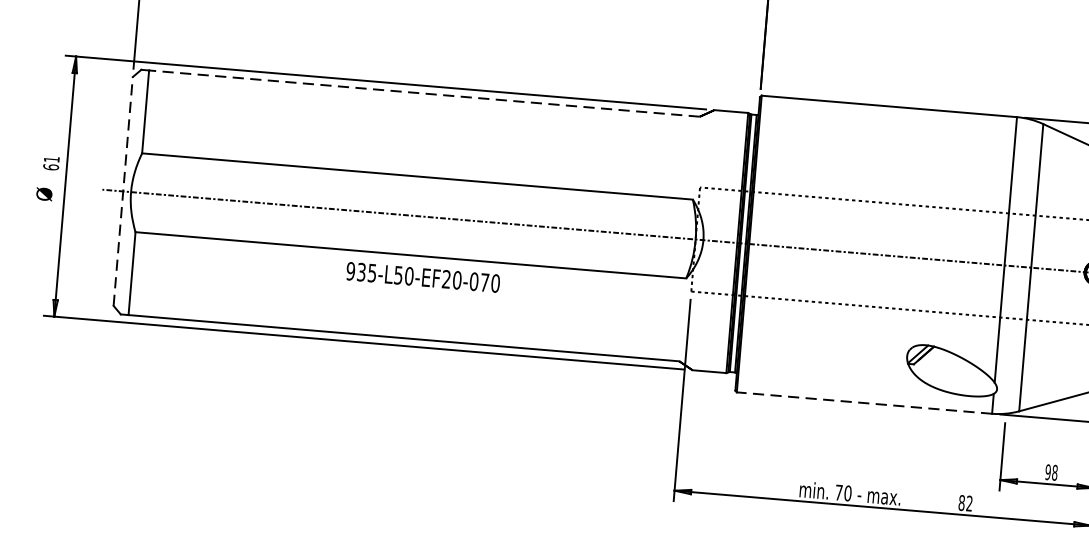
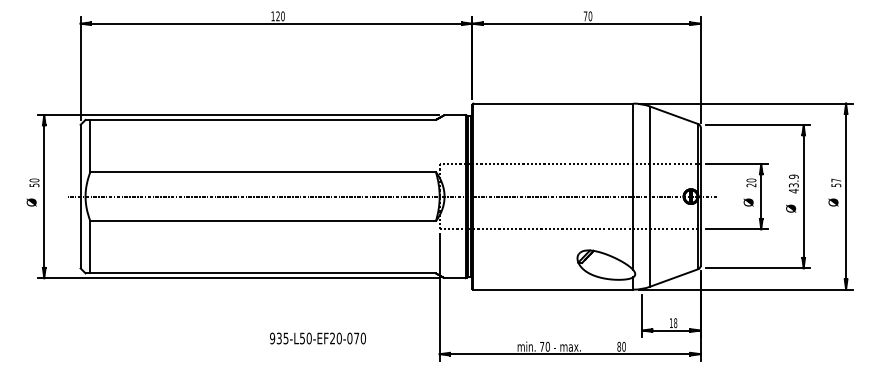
line: (425, 92) -> (263, 119), dashed -> solid
text: (51, 162) -> (34, 182), 61 -> 50
line: (123, 191) -> (80, 196), dashed -> solid
text: (422, 277) -> (317, 338), moved
line: (863, 402) -> (552, 289), dashed -> solid
text: (1046, 471) -> (670, 322), 98 -> 18
text: (968, 503) -> (623, 346), 82 -> 80

